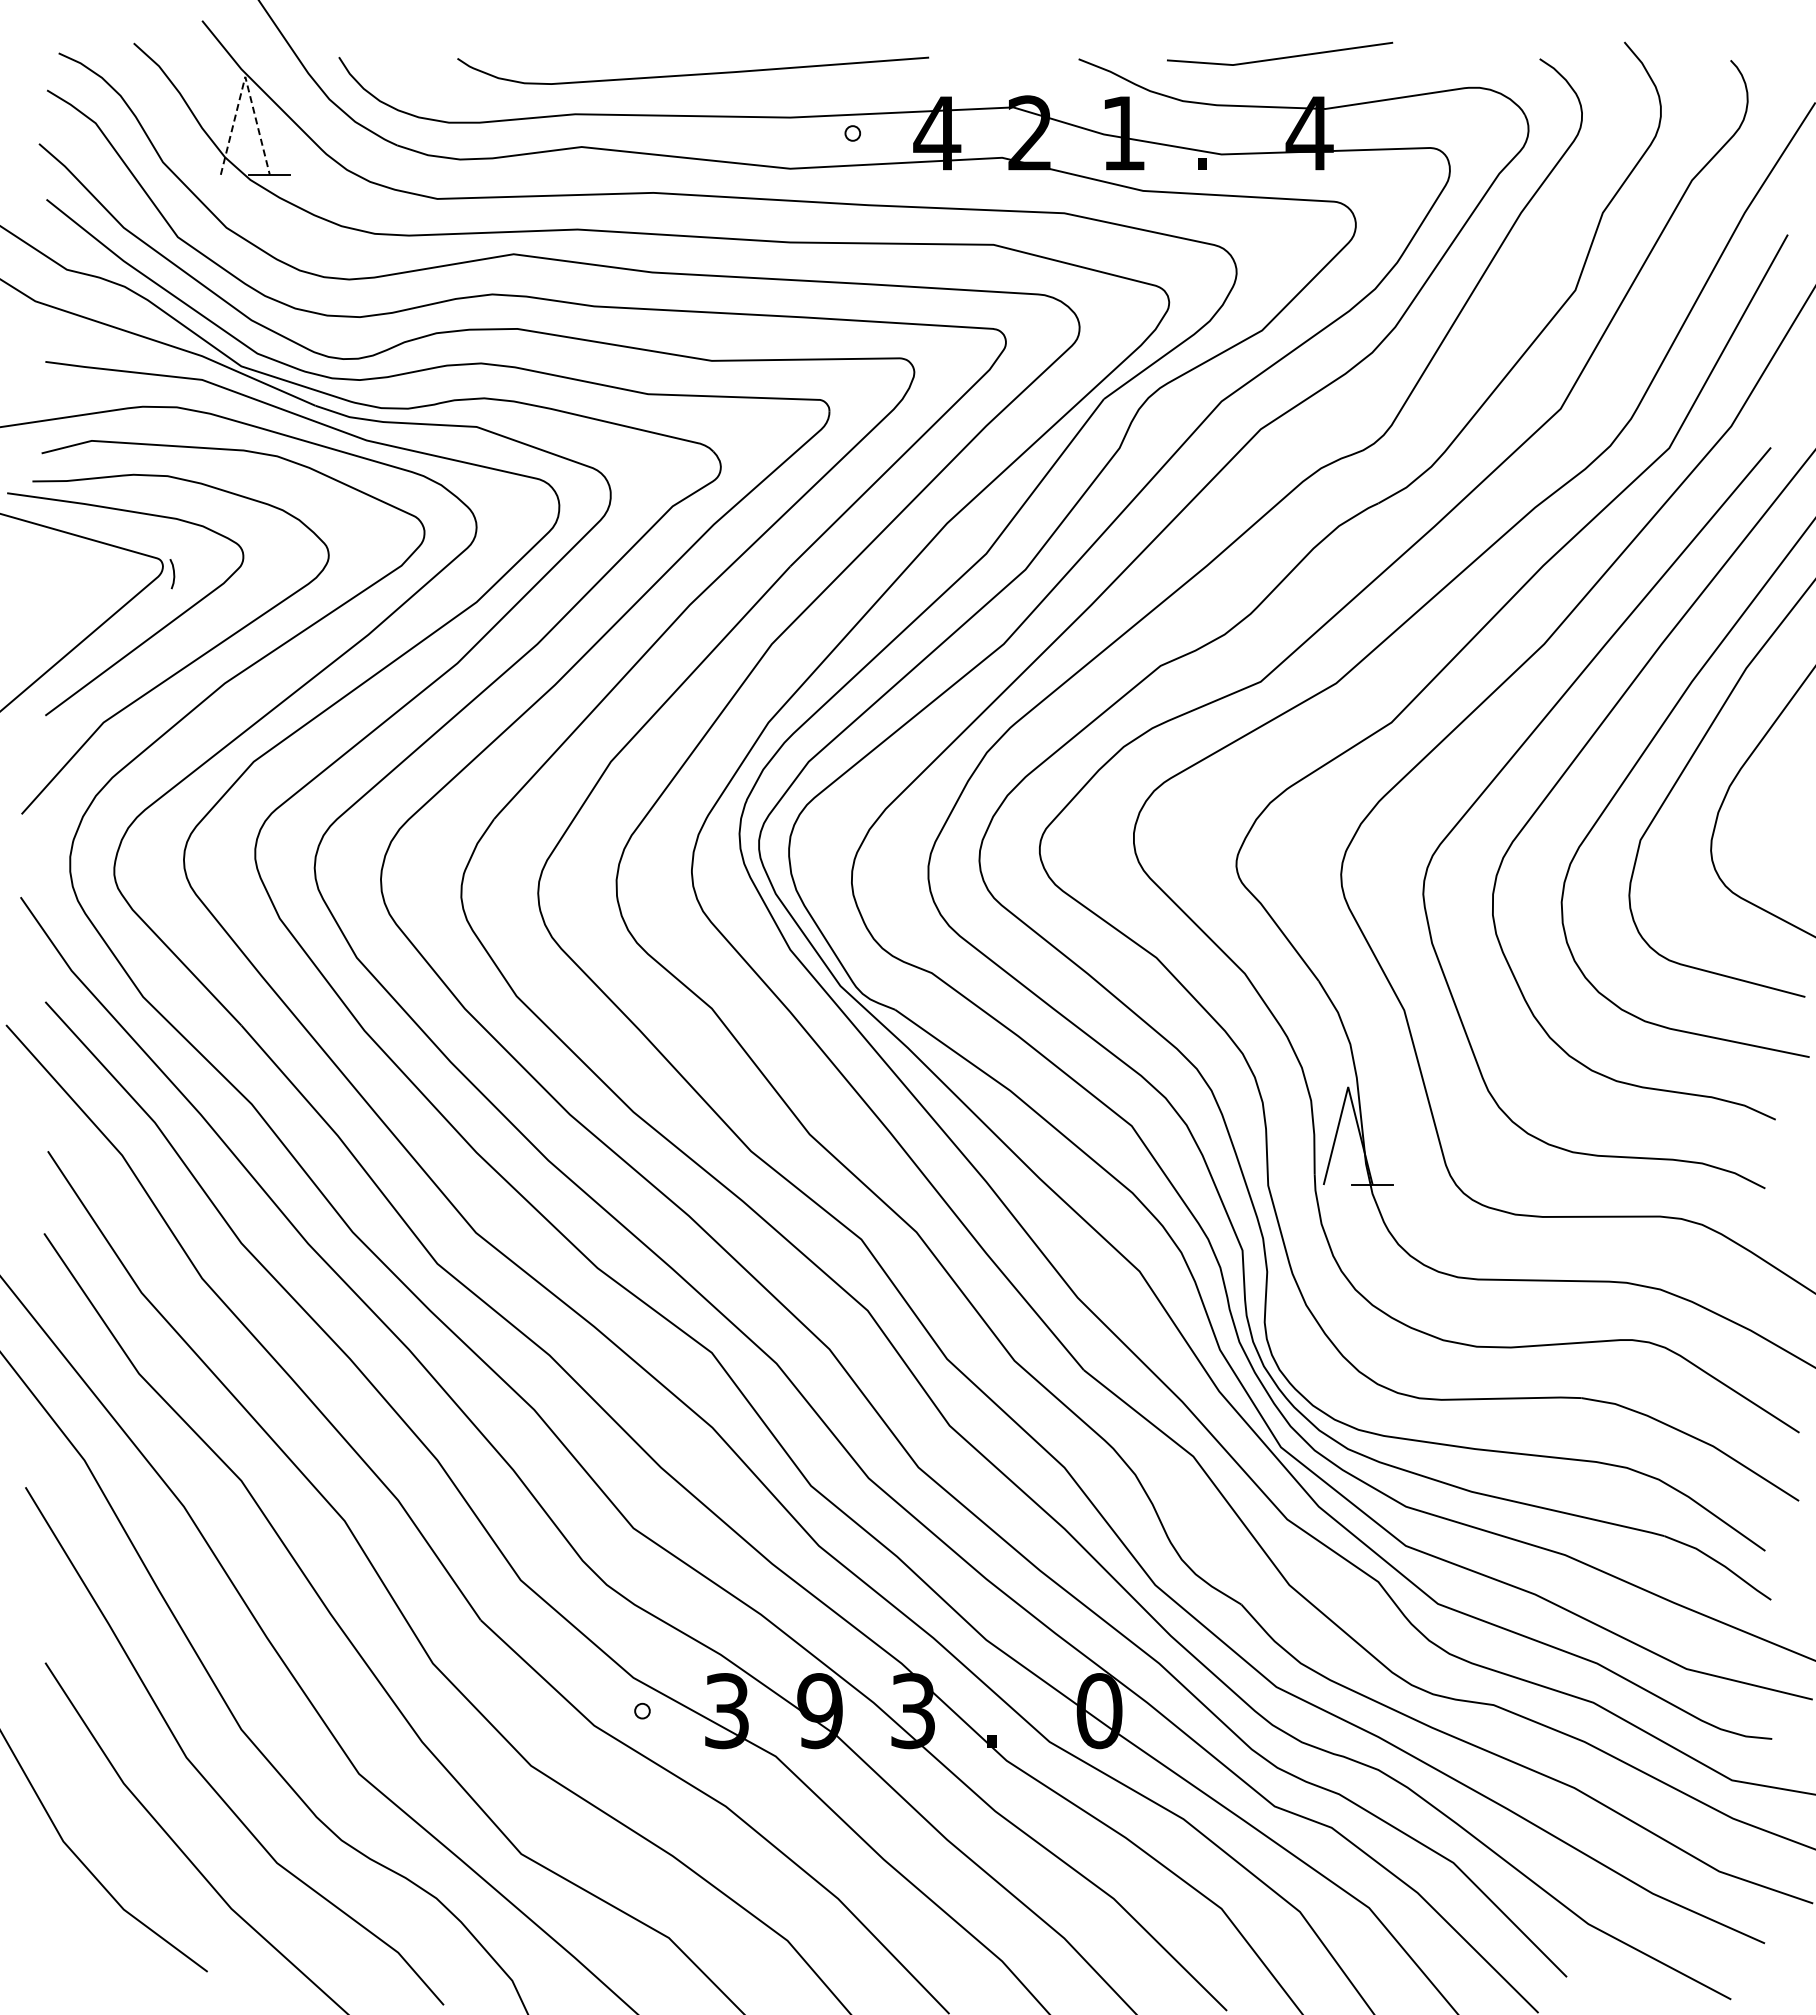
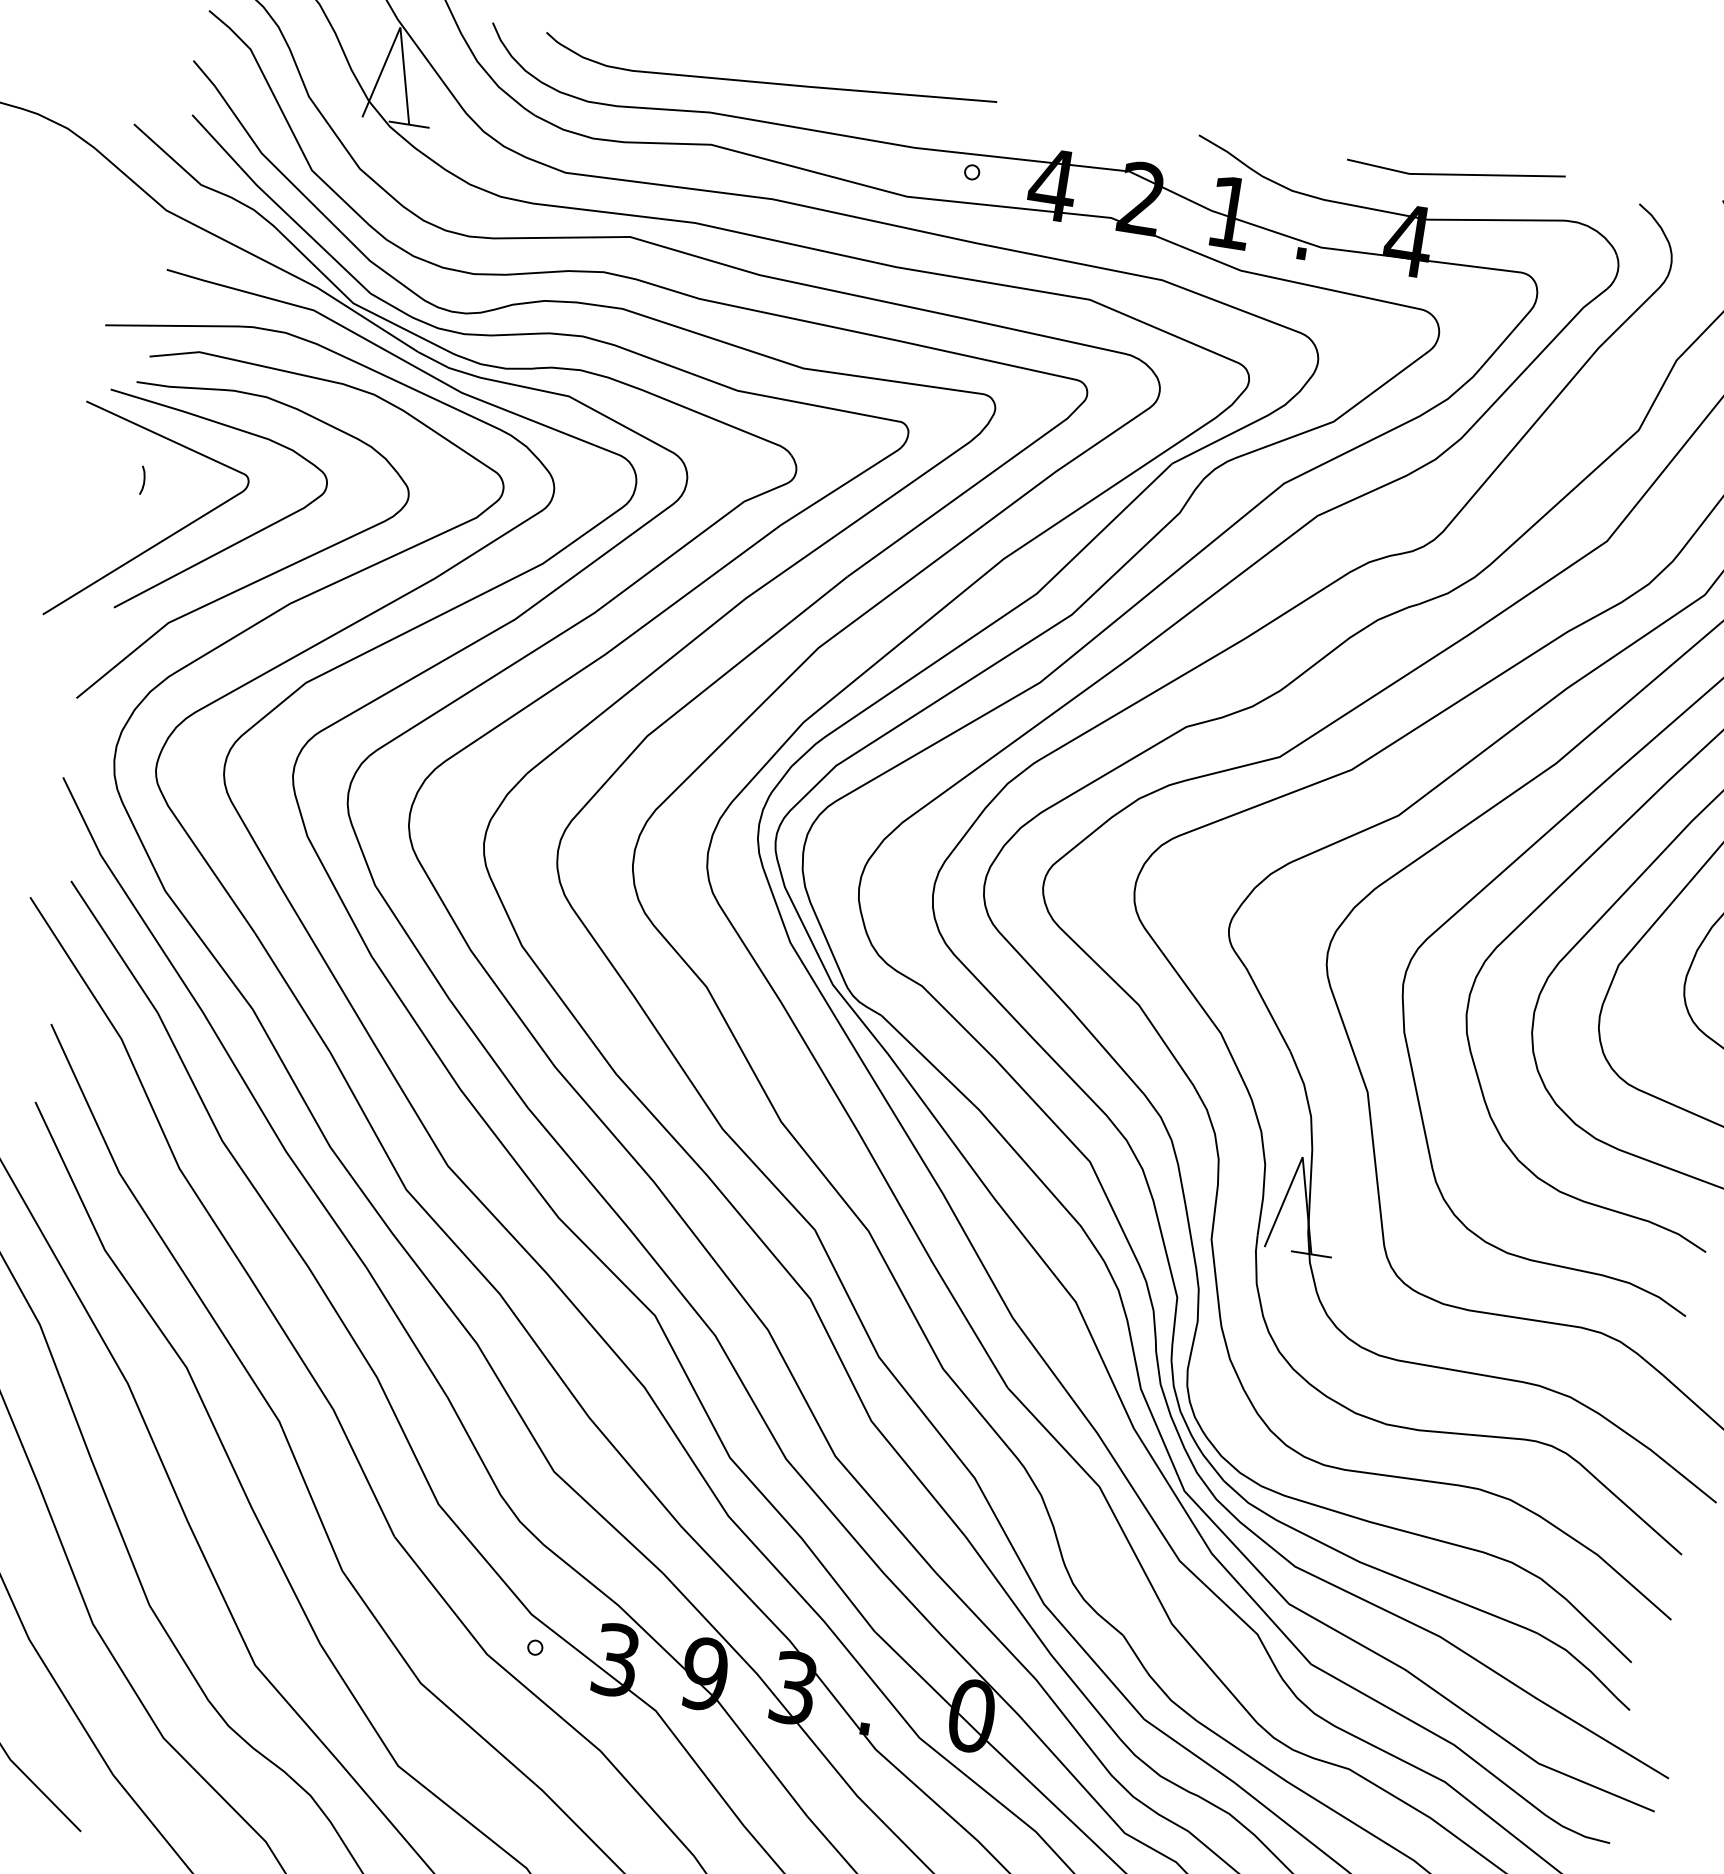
line: (1280, 57) -> (1455, 173), moved
curve: (693, 73) -> (769, 82), moved
line: (245, 76) -> (400, 27), dashed -> solid
curve: (173, 574) -> (143, 481), moved

